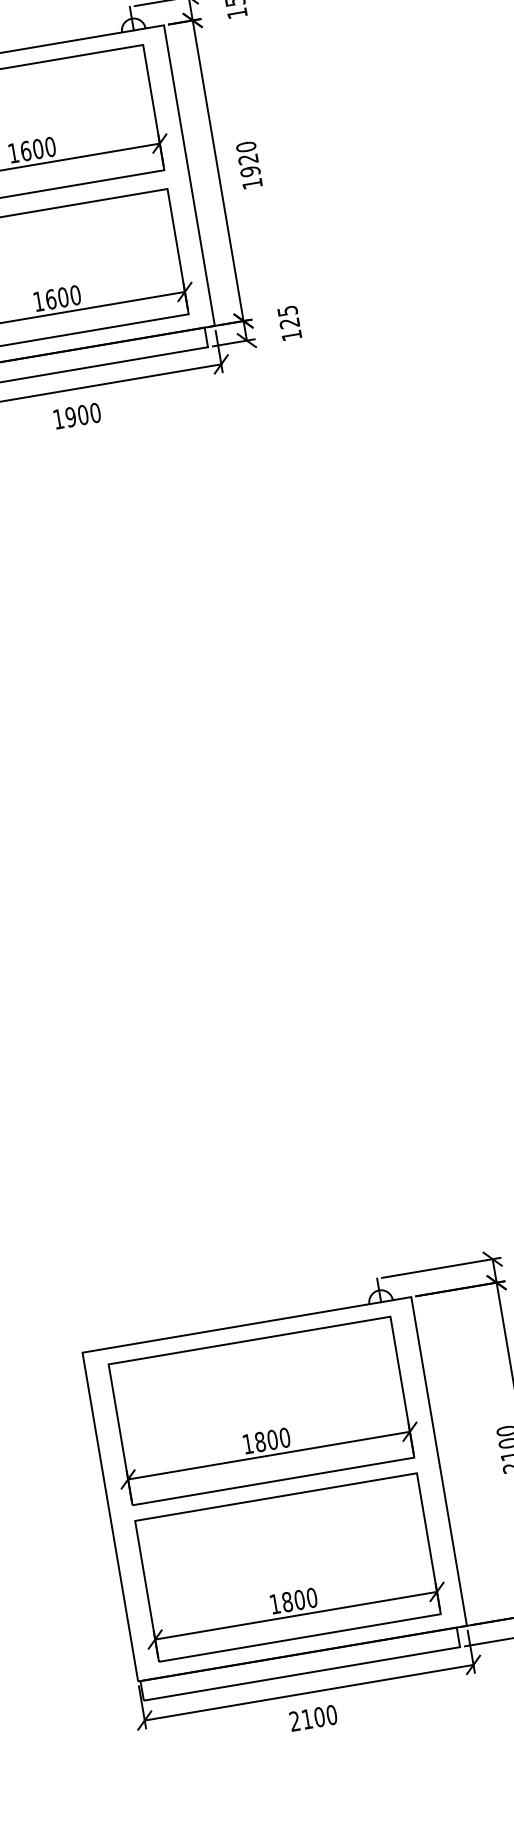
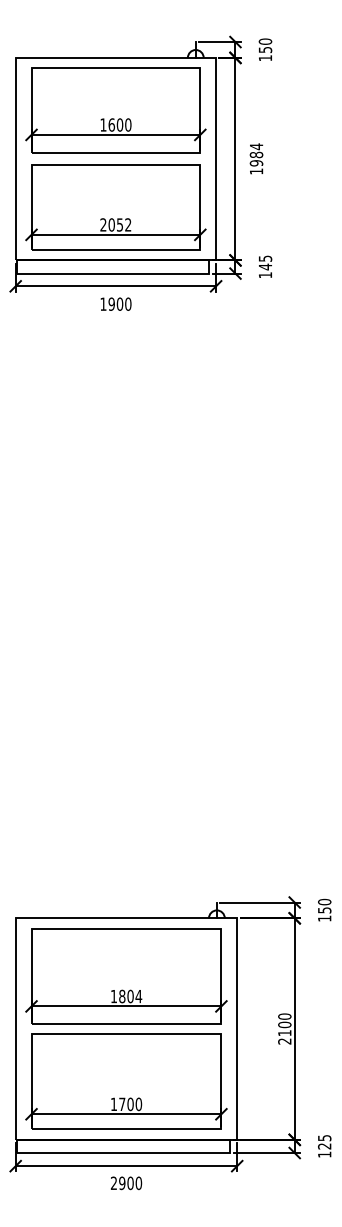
text: (247, 152) -> (256, 150), 1920 -> 1984
text: (56, 297) -> (115, 224), 1600 -> 2052
text: (288, 322) -> (264, 266), 125 -> 145
text: (284, 1437) -> (138, 996), 1800 -> 1804
text: (287, 1602) -> (122, 1104), 1800 -> 1700
text: (307, 1719) -> (122, 1183), 2100 -> 2900

